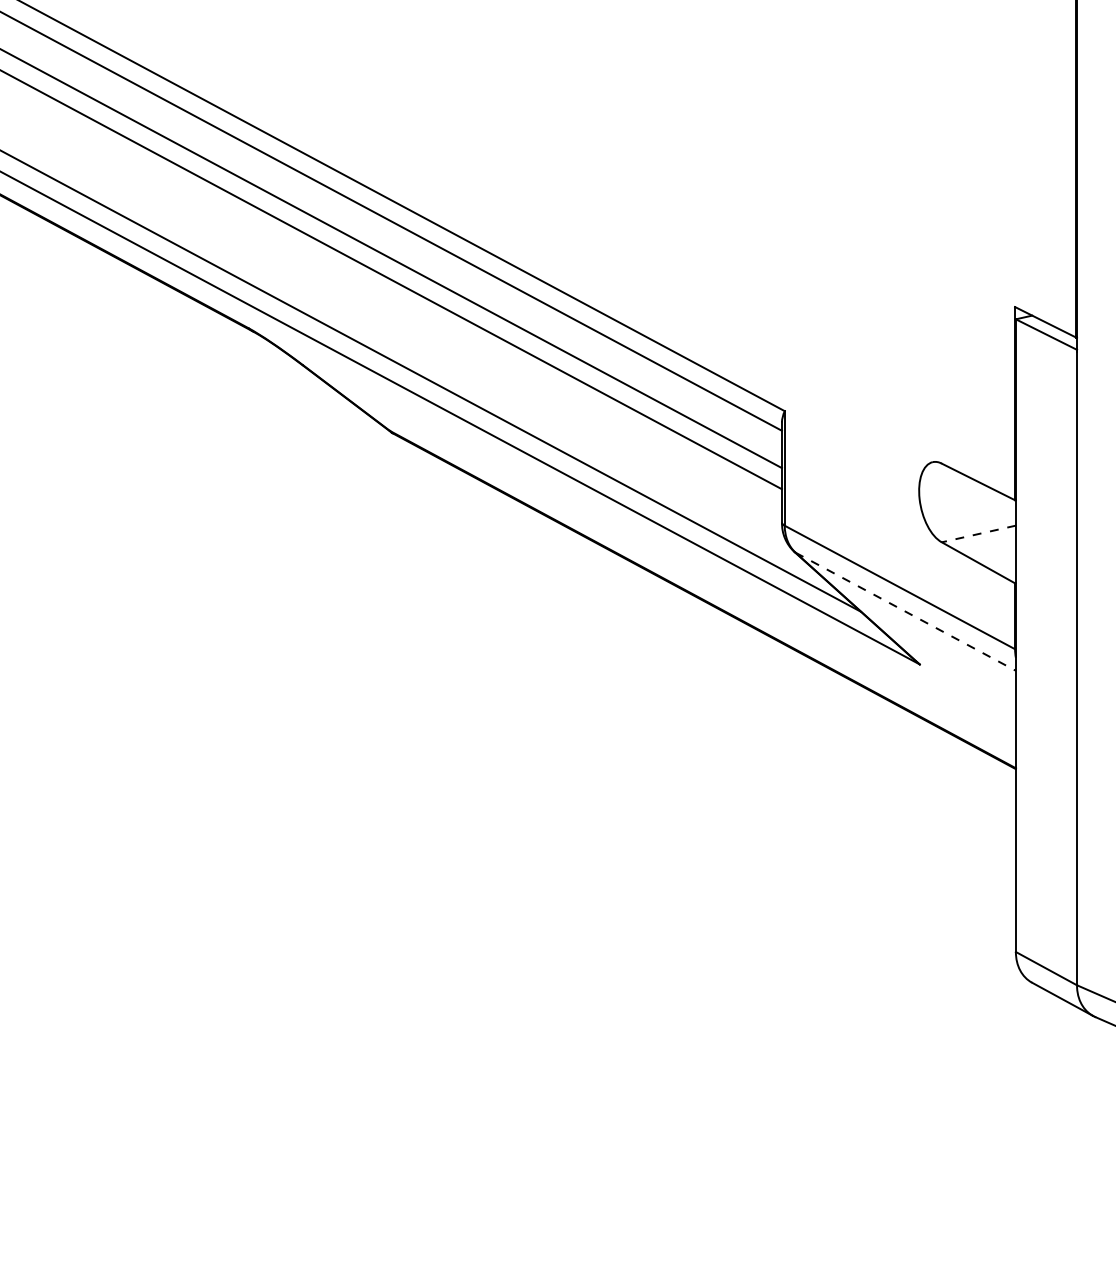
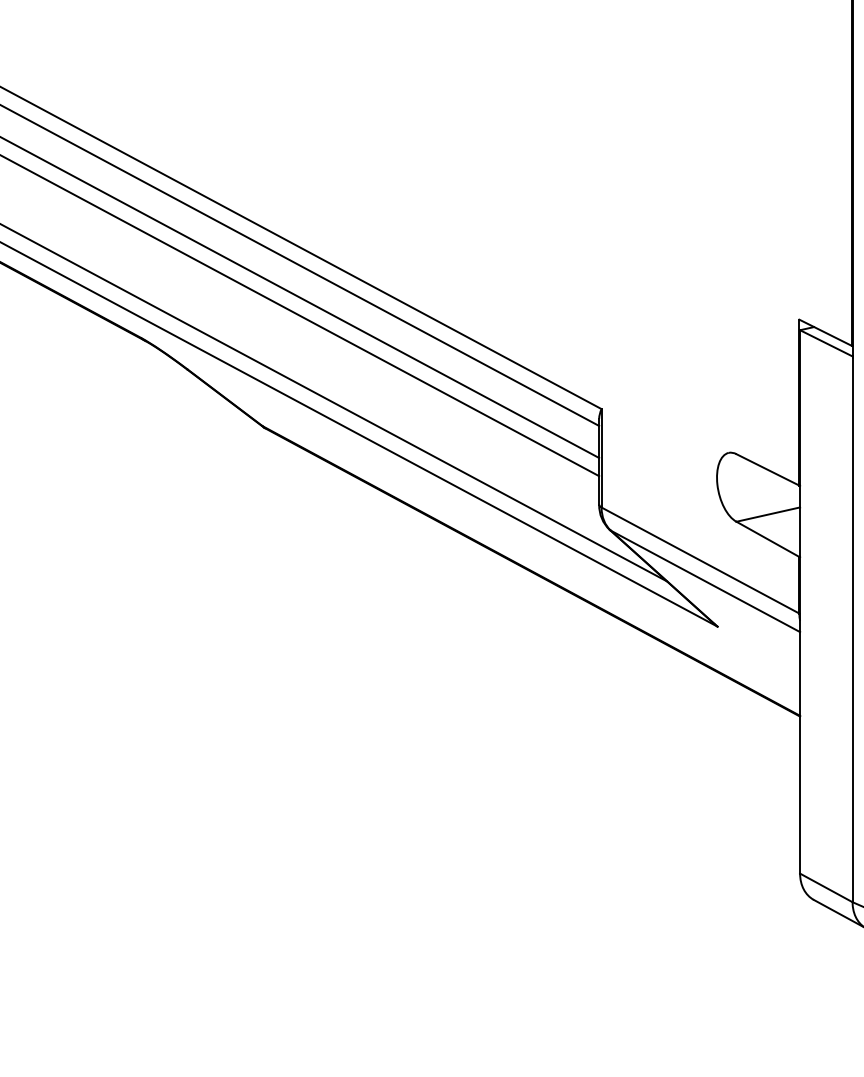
line: (978, 533) -> (767, 514), dashed -> solid
line: (905, 611) -> (705, 581), dashed -> solid

